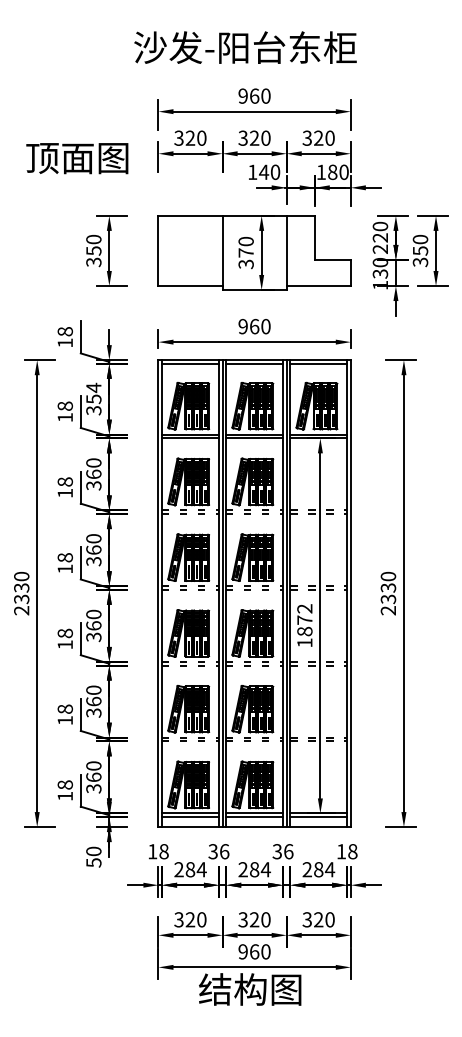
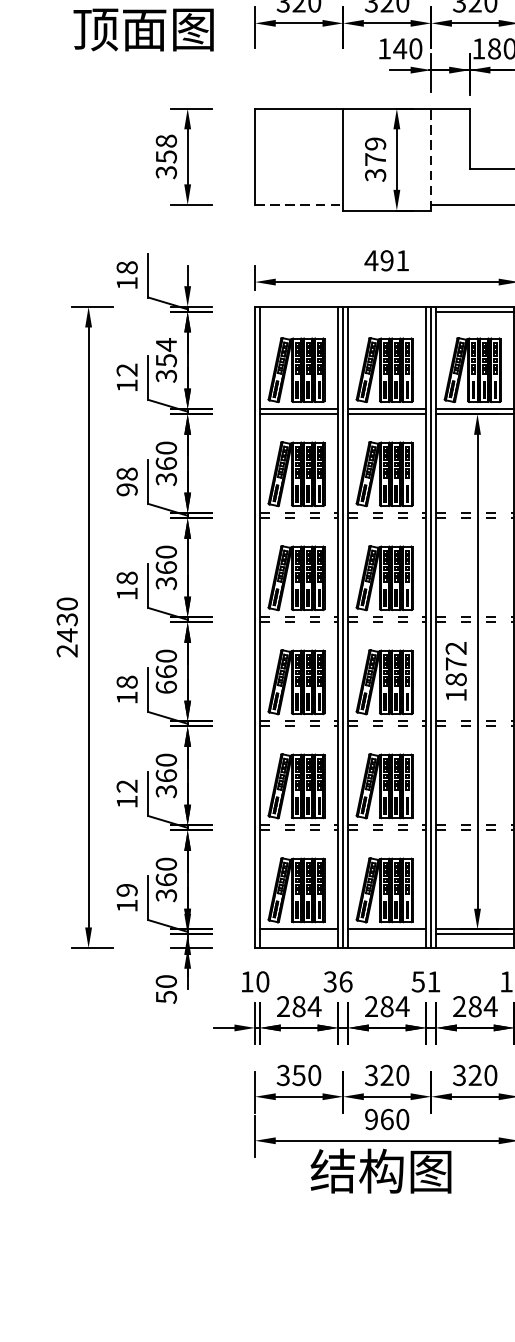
text: (93, 239) -> (165, 141), 350 -> 358
text: (245, 241) -> (374, 143), 370 -> 379
line: (286, 252) -> (430, 158), solid -> dashed
line: (191, 286) -> (300, 205), solid -> dashed
text: (254, 326) -> (387, 260), 960 -> 491
line: (190, 363) -> (299, 311), removed
line: (254, 363) -> (387, 311), removed
text: (64, 405) -> (126, 369), 18 -> 12
text: (64, 493) -> (126, 489), 18 -> 98
text: (21, 599) -> (67, 635), 2330 -> 2430
text: (93, 637) -> (165, 687), 360 -> 660
text: (64, 708) -> (126, 785), 18 -> 12
text: (64, 784) -> (126, 889), 18 -> 19
line: (190, 817) -> (299, 934), removed
line: (254, 817) -> (387, 934), removed
text: (163, 851) -> (262, 981), 18 -> 10
text: (283, 851) -> (426, 981), 36 -> 51
text: (190, 919) -> (299, 1075), 320 -> 350

